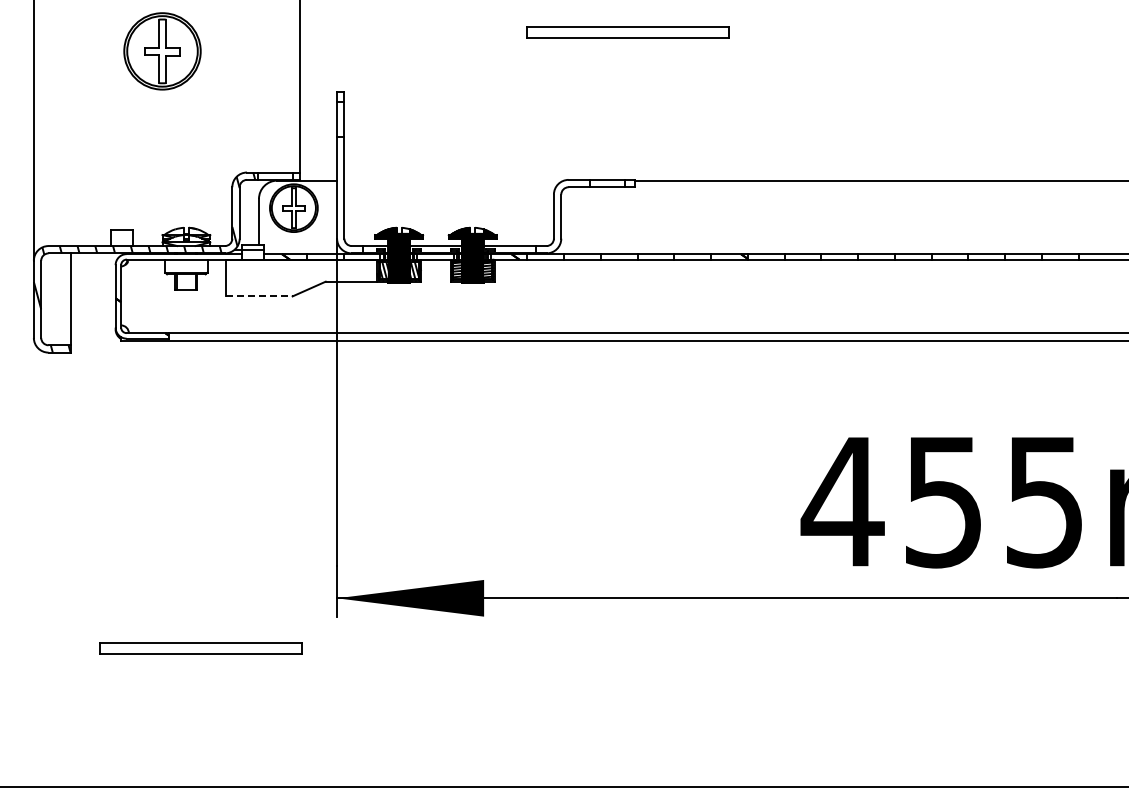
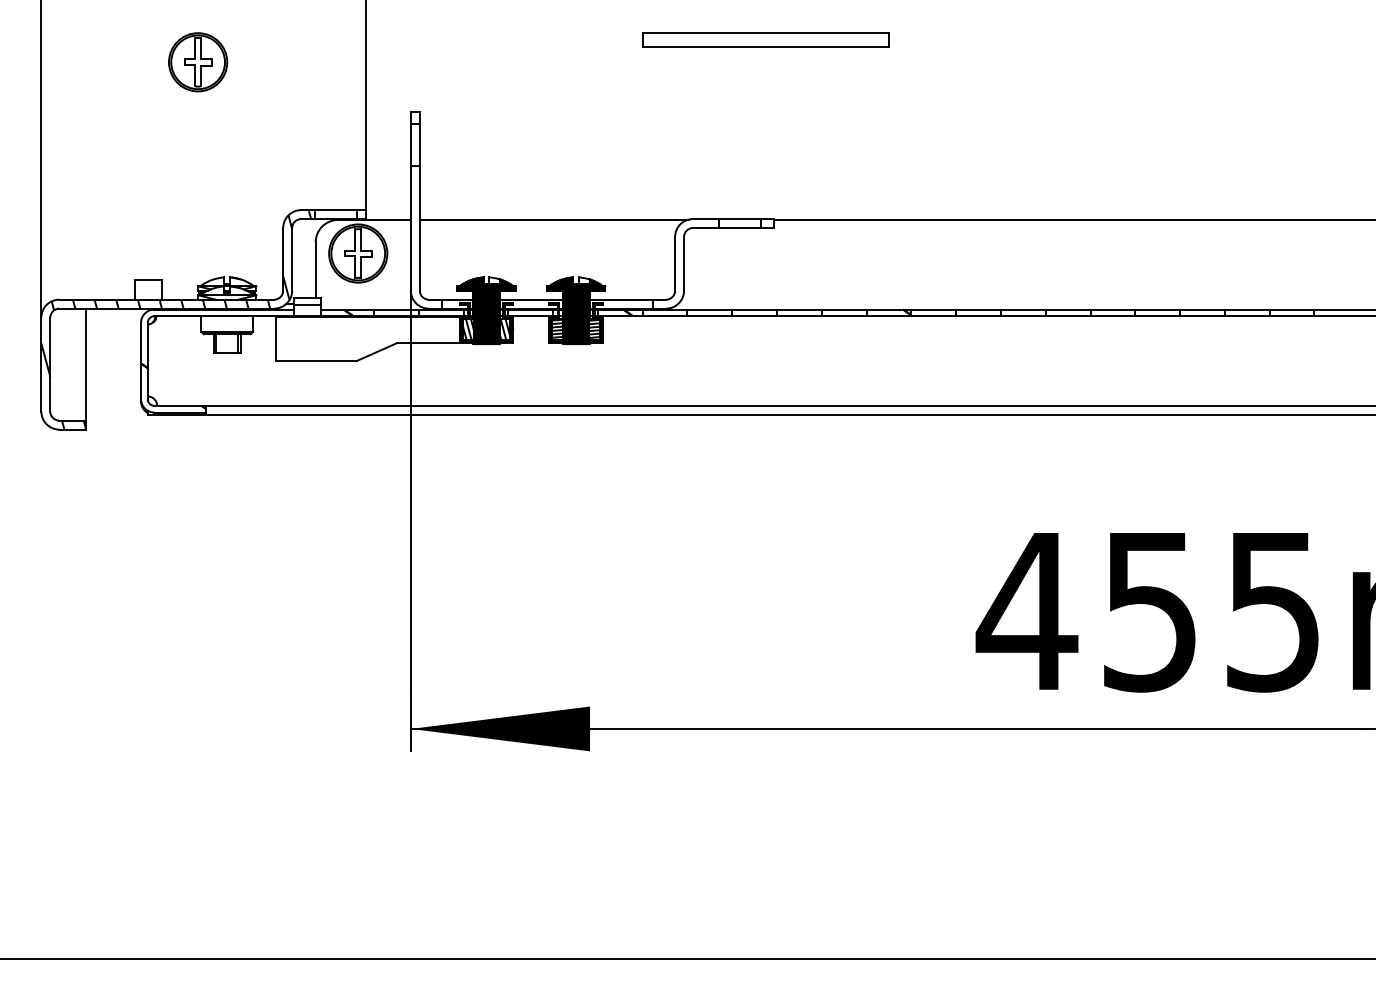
part: (162, 50) -> (198, 61), size x0.62
line: (454, 180) -> (553, 219), added
line: (260, 296) -> (317, 361), dashed -> solid
part: (200, 648) -> (244, 790), removed

